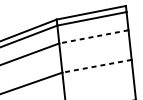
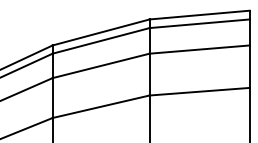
line: (93, 36) -> (199, 49), dashed -> solid
line: (96, 66) -> (199, 91), dashed -> solid

